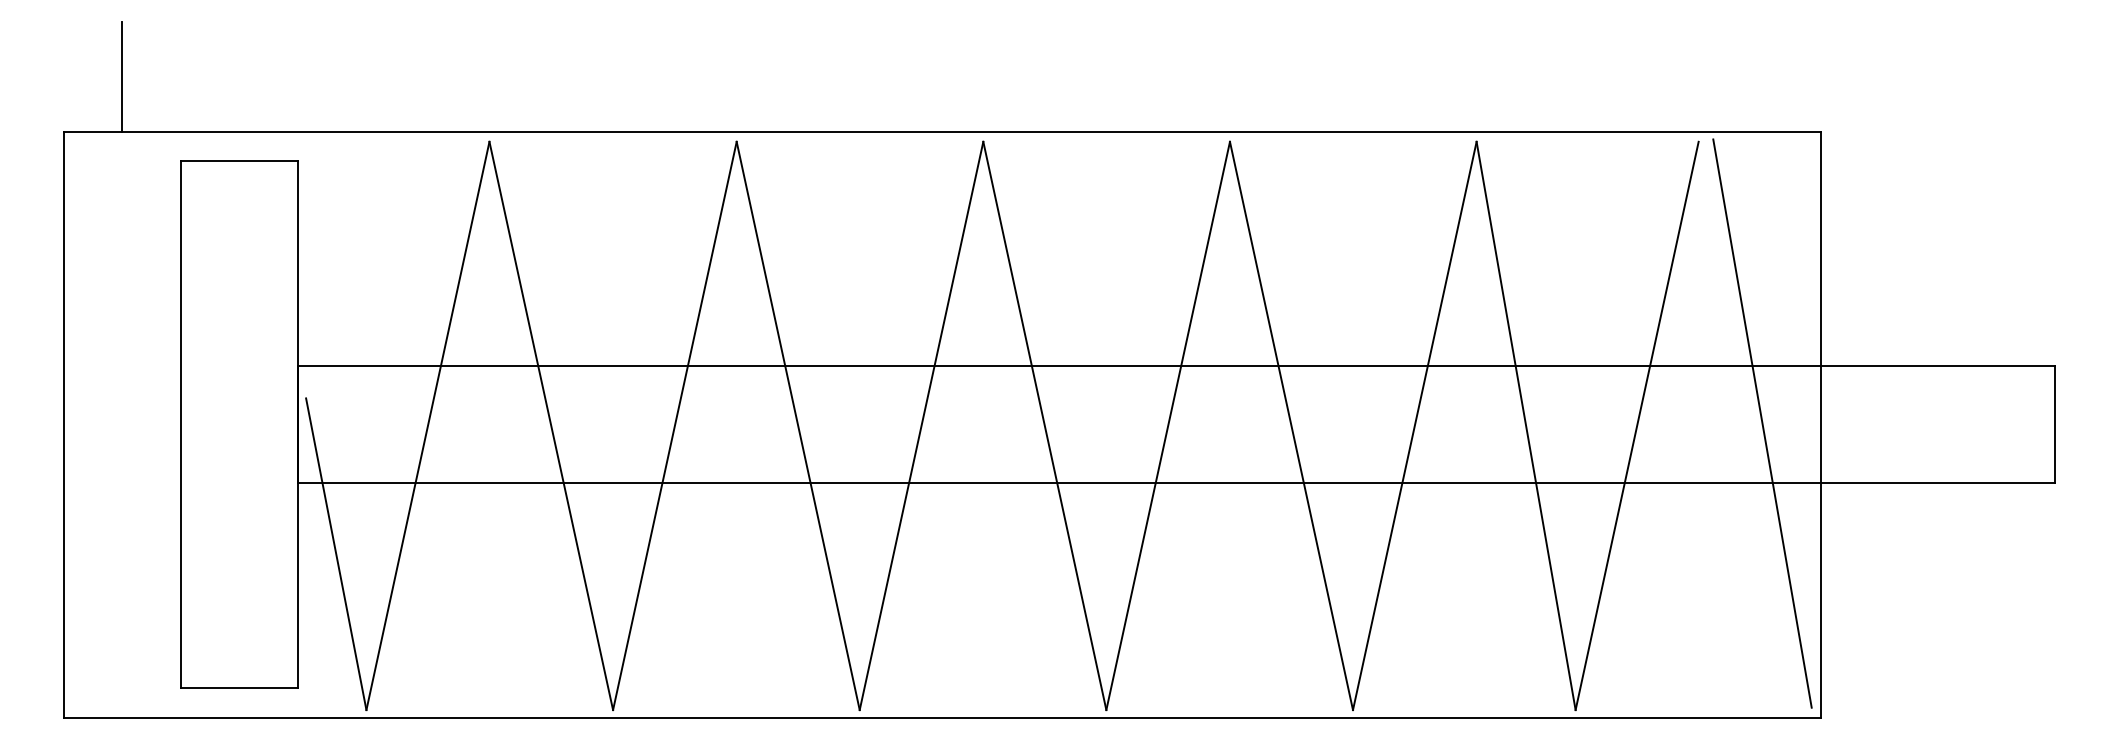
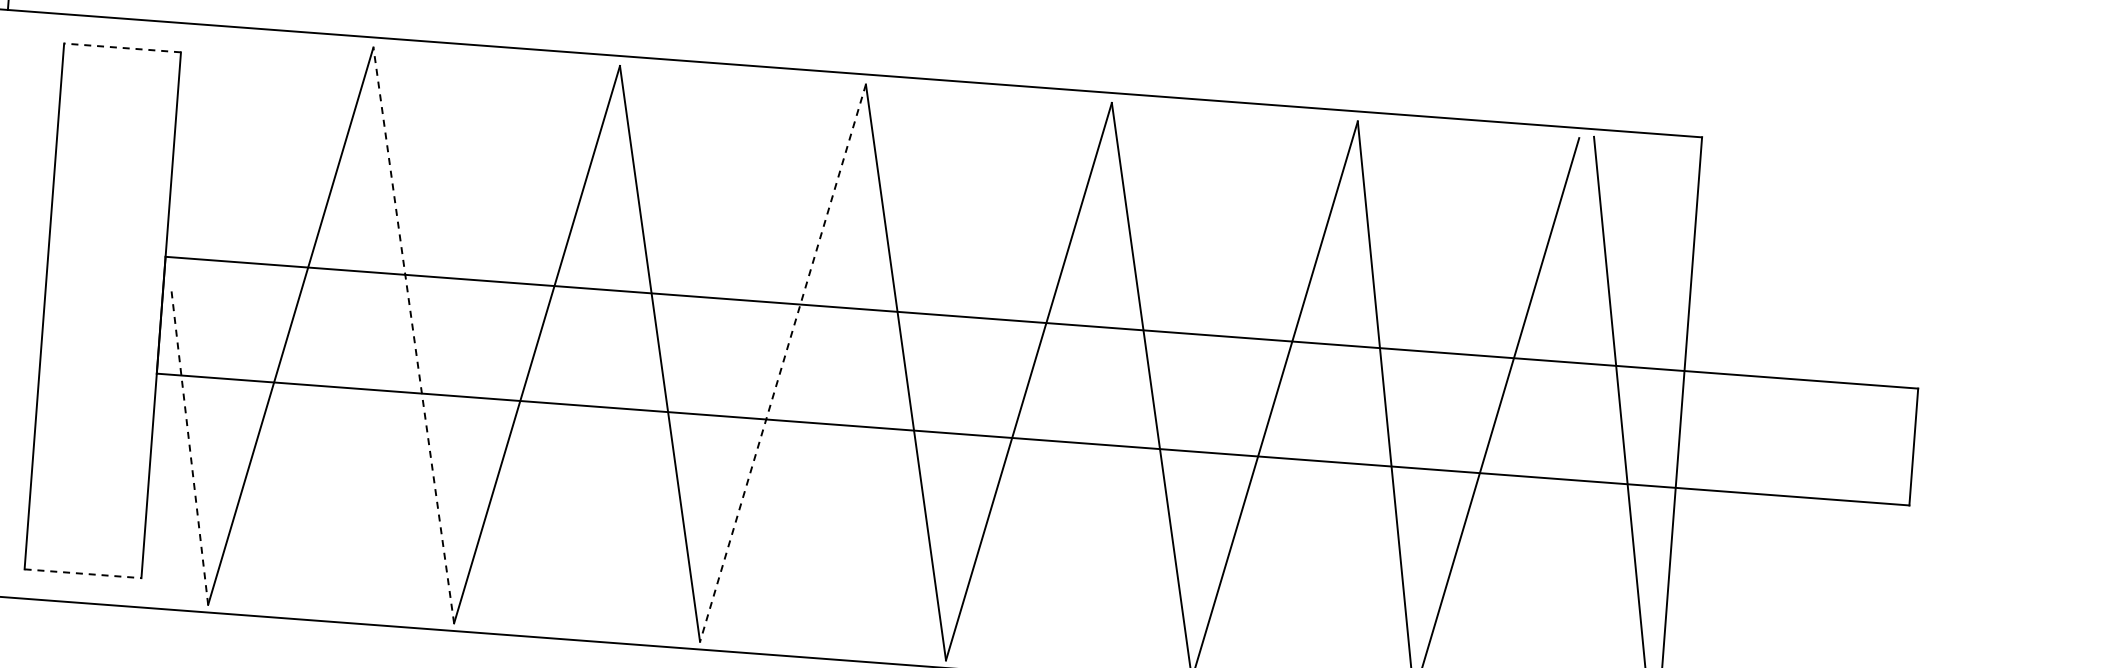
line: (239, 161) -> (122, 48), solid -> dashed
line: (551, 425) -> (414, 334), solid -> dashed
line: (921, 425) -> (783, 362), solid -> dashed
line: (336, 554) -> (189, 447), solid -> dashed
line: (239, 688) -> (83, 573), solid -> dashed

